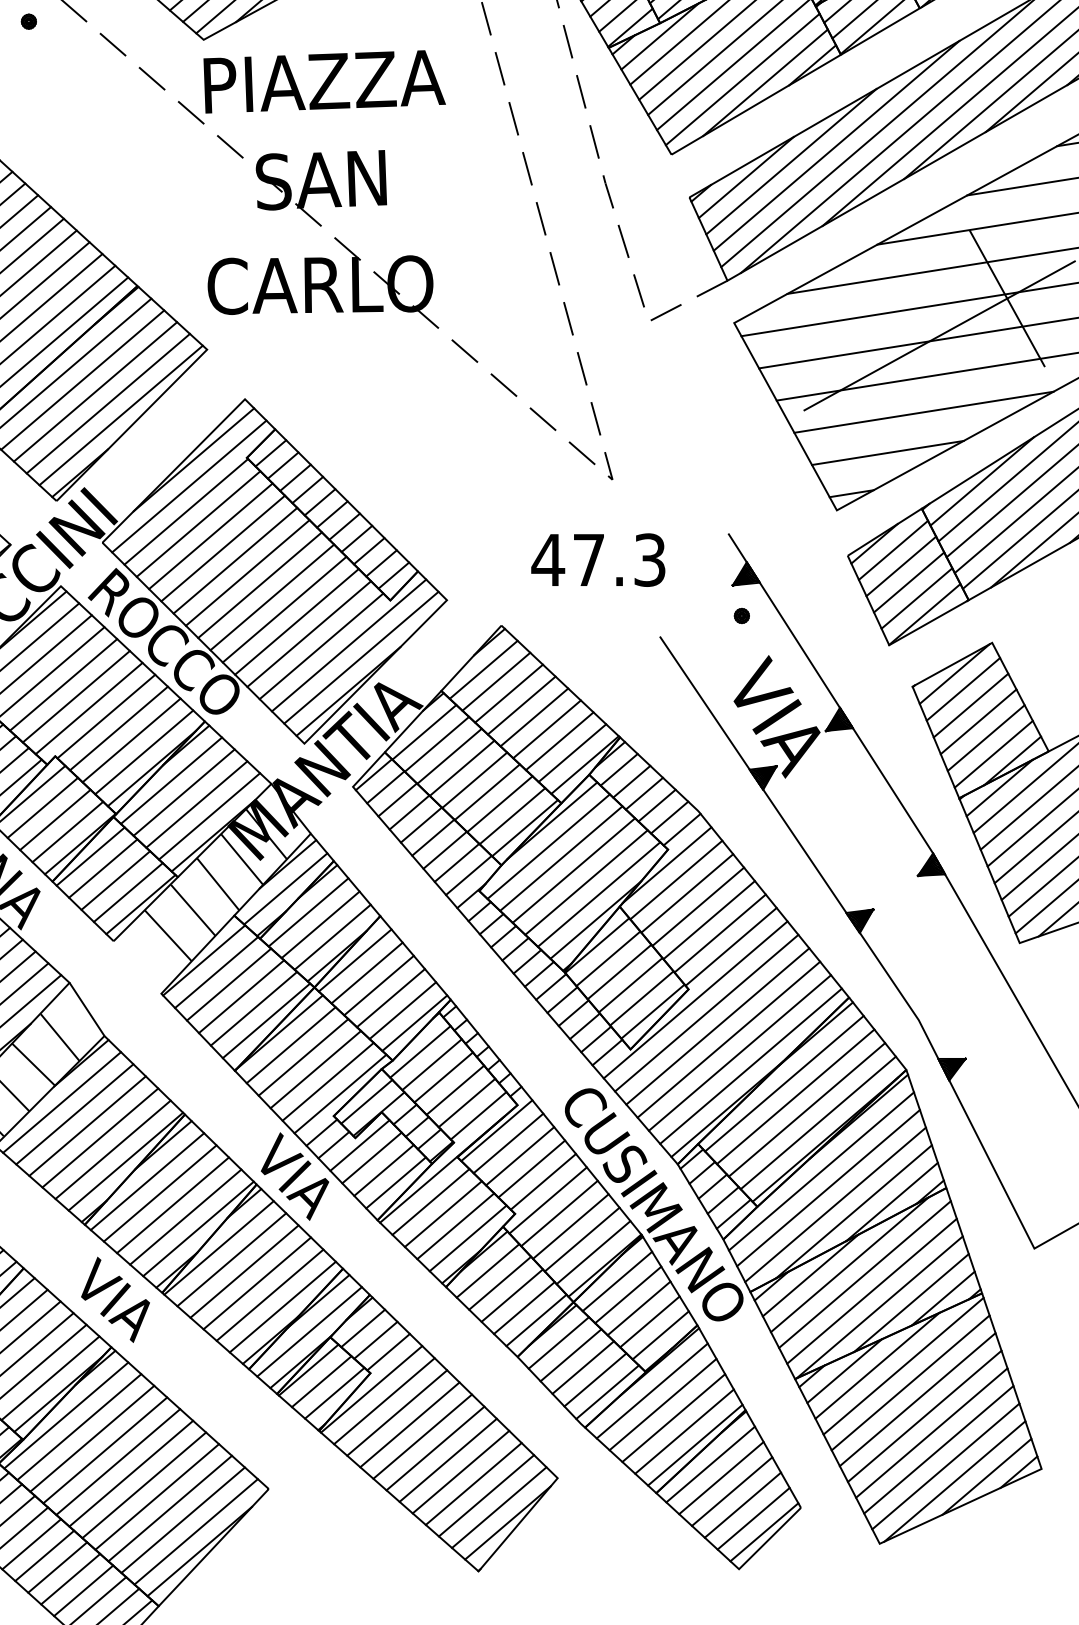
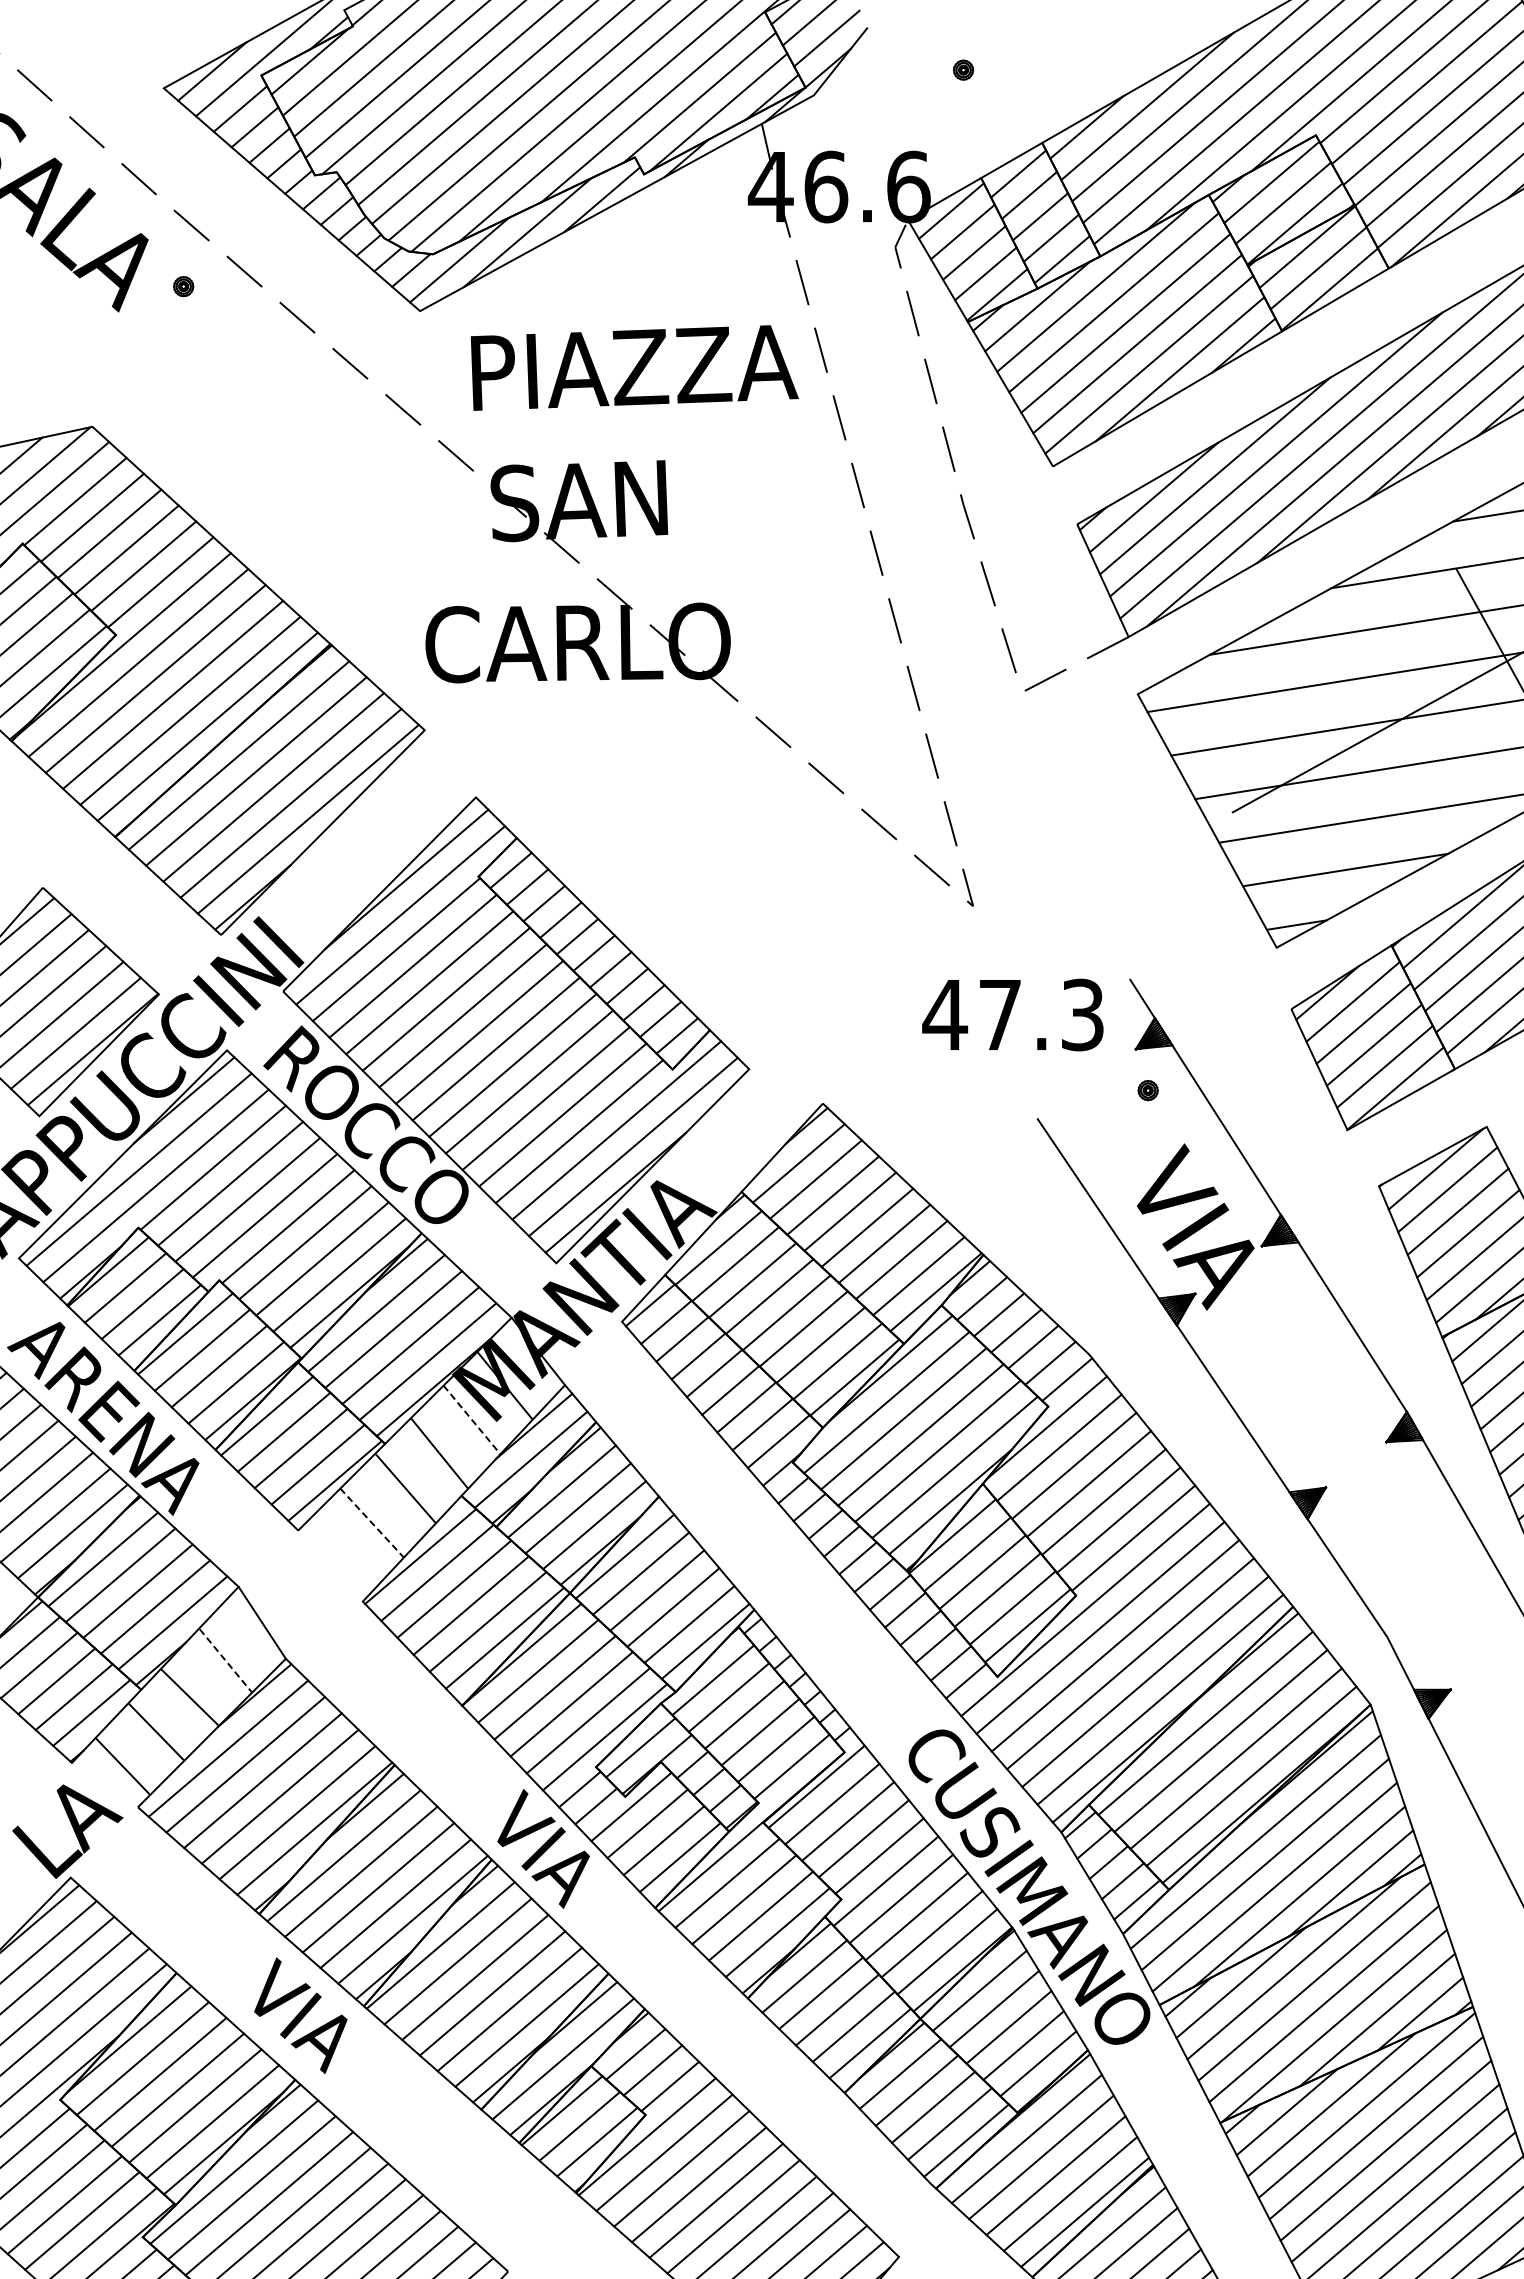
text: (324, 81) -> (634, 367), moved
text: (598, 559) -> (1012, 1014), moved
line: (242, 859) -> (472, 1419), solid -> dashed
line: (168, 936) -> (372, 1523), solid -> dashed
line: (60, 1038) -> (226, 1661), solid -> dashed

